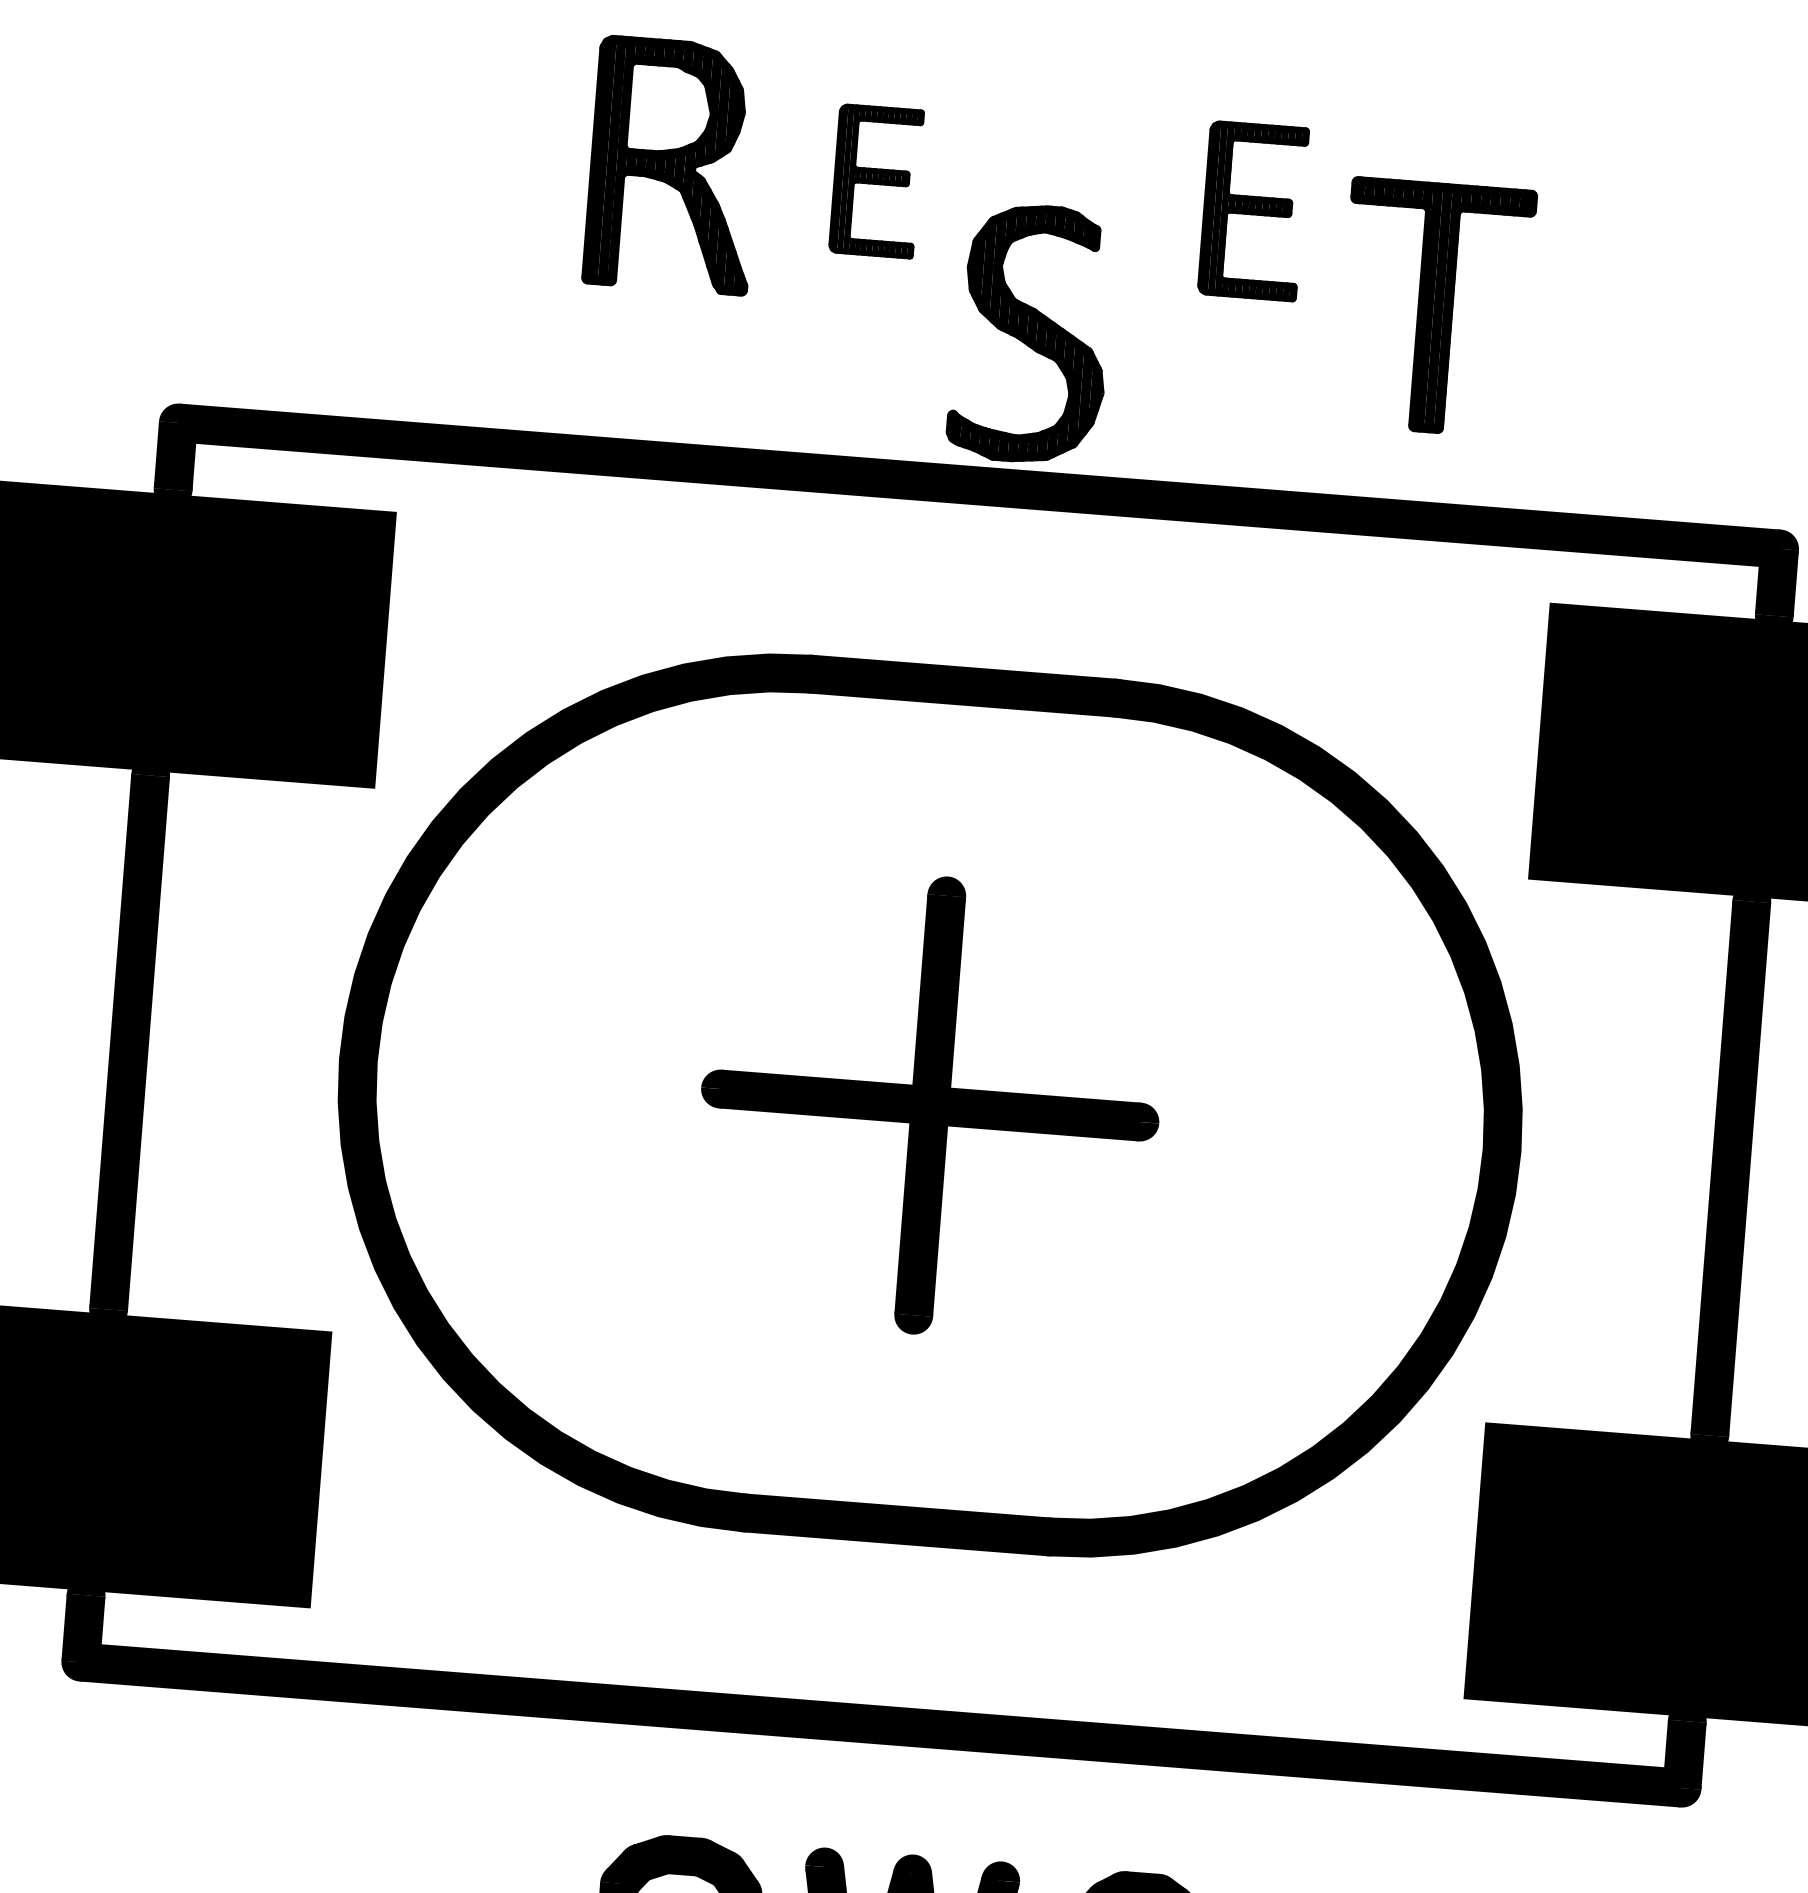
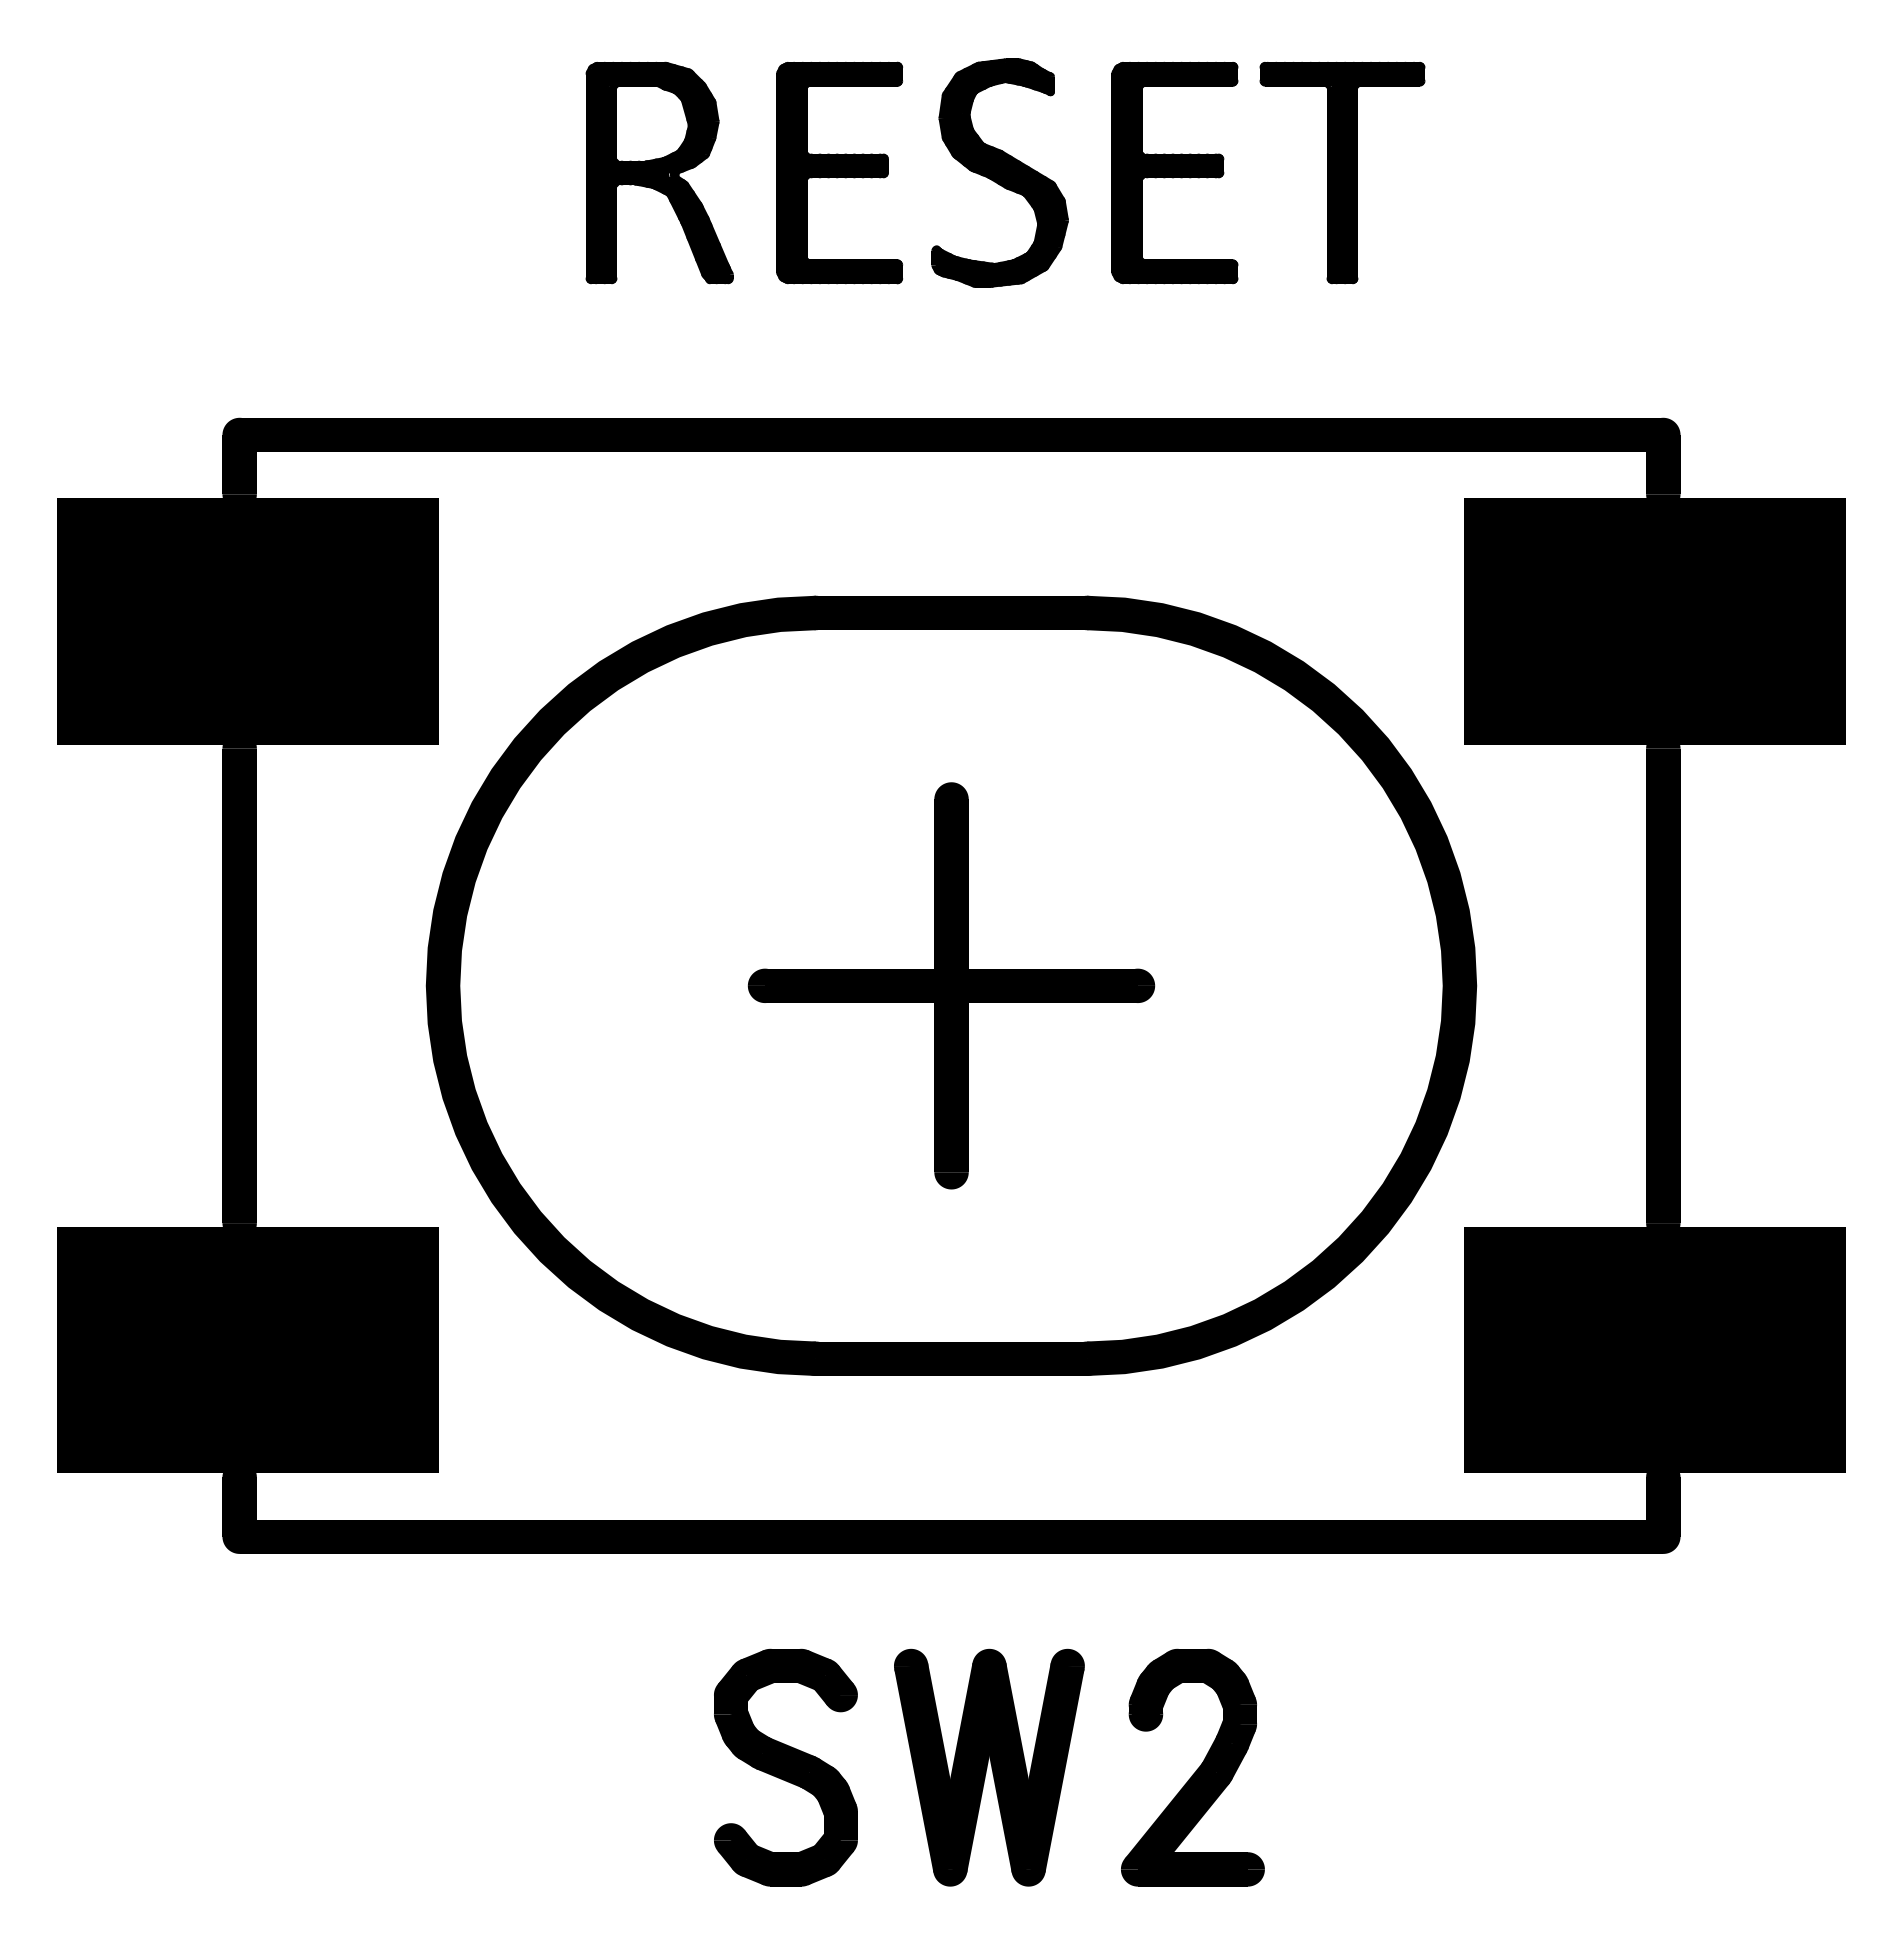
part: (876, 180) -> (839, 172), size x1.67
part: (1252, 211) -> (1174, 173), size x1.43
part: (1435, 308) -> (1342, 173), moved
part: (1030, 333) -> (999, 172), moved

